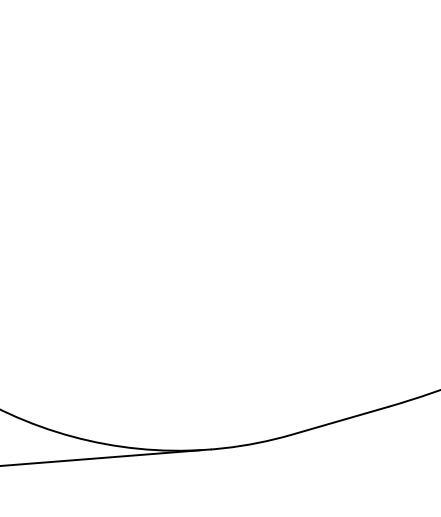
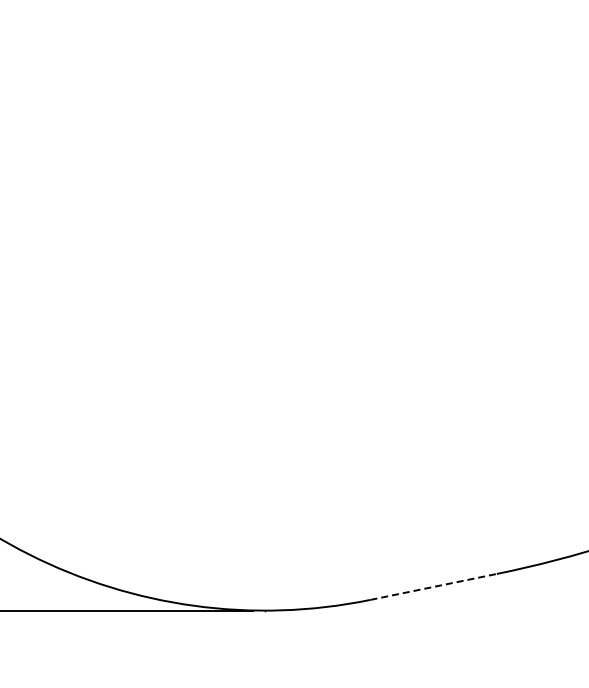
line: (340, 420) -> (434, 586), solid -> dashed

